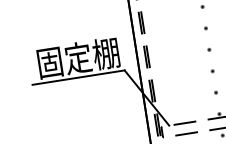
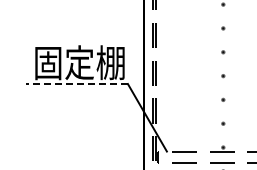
line: (78, 78) -> (76, 84), solid -> dashed

